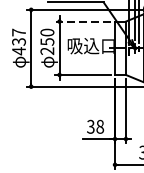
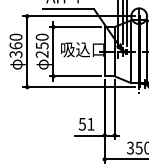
line: (83, 22) -> (75, 27), dashed -> solid
text: (18, 41) -> (15, 45), 437 -> 360
text: (95, 125) -> (86, 123), 38 -> 51

